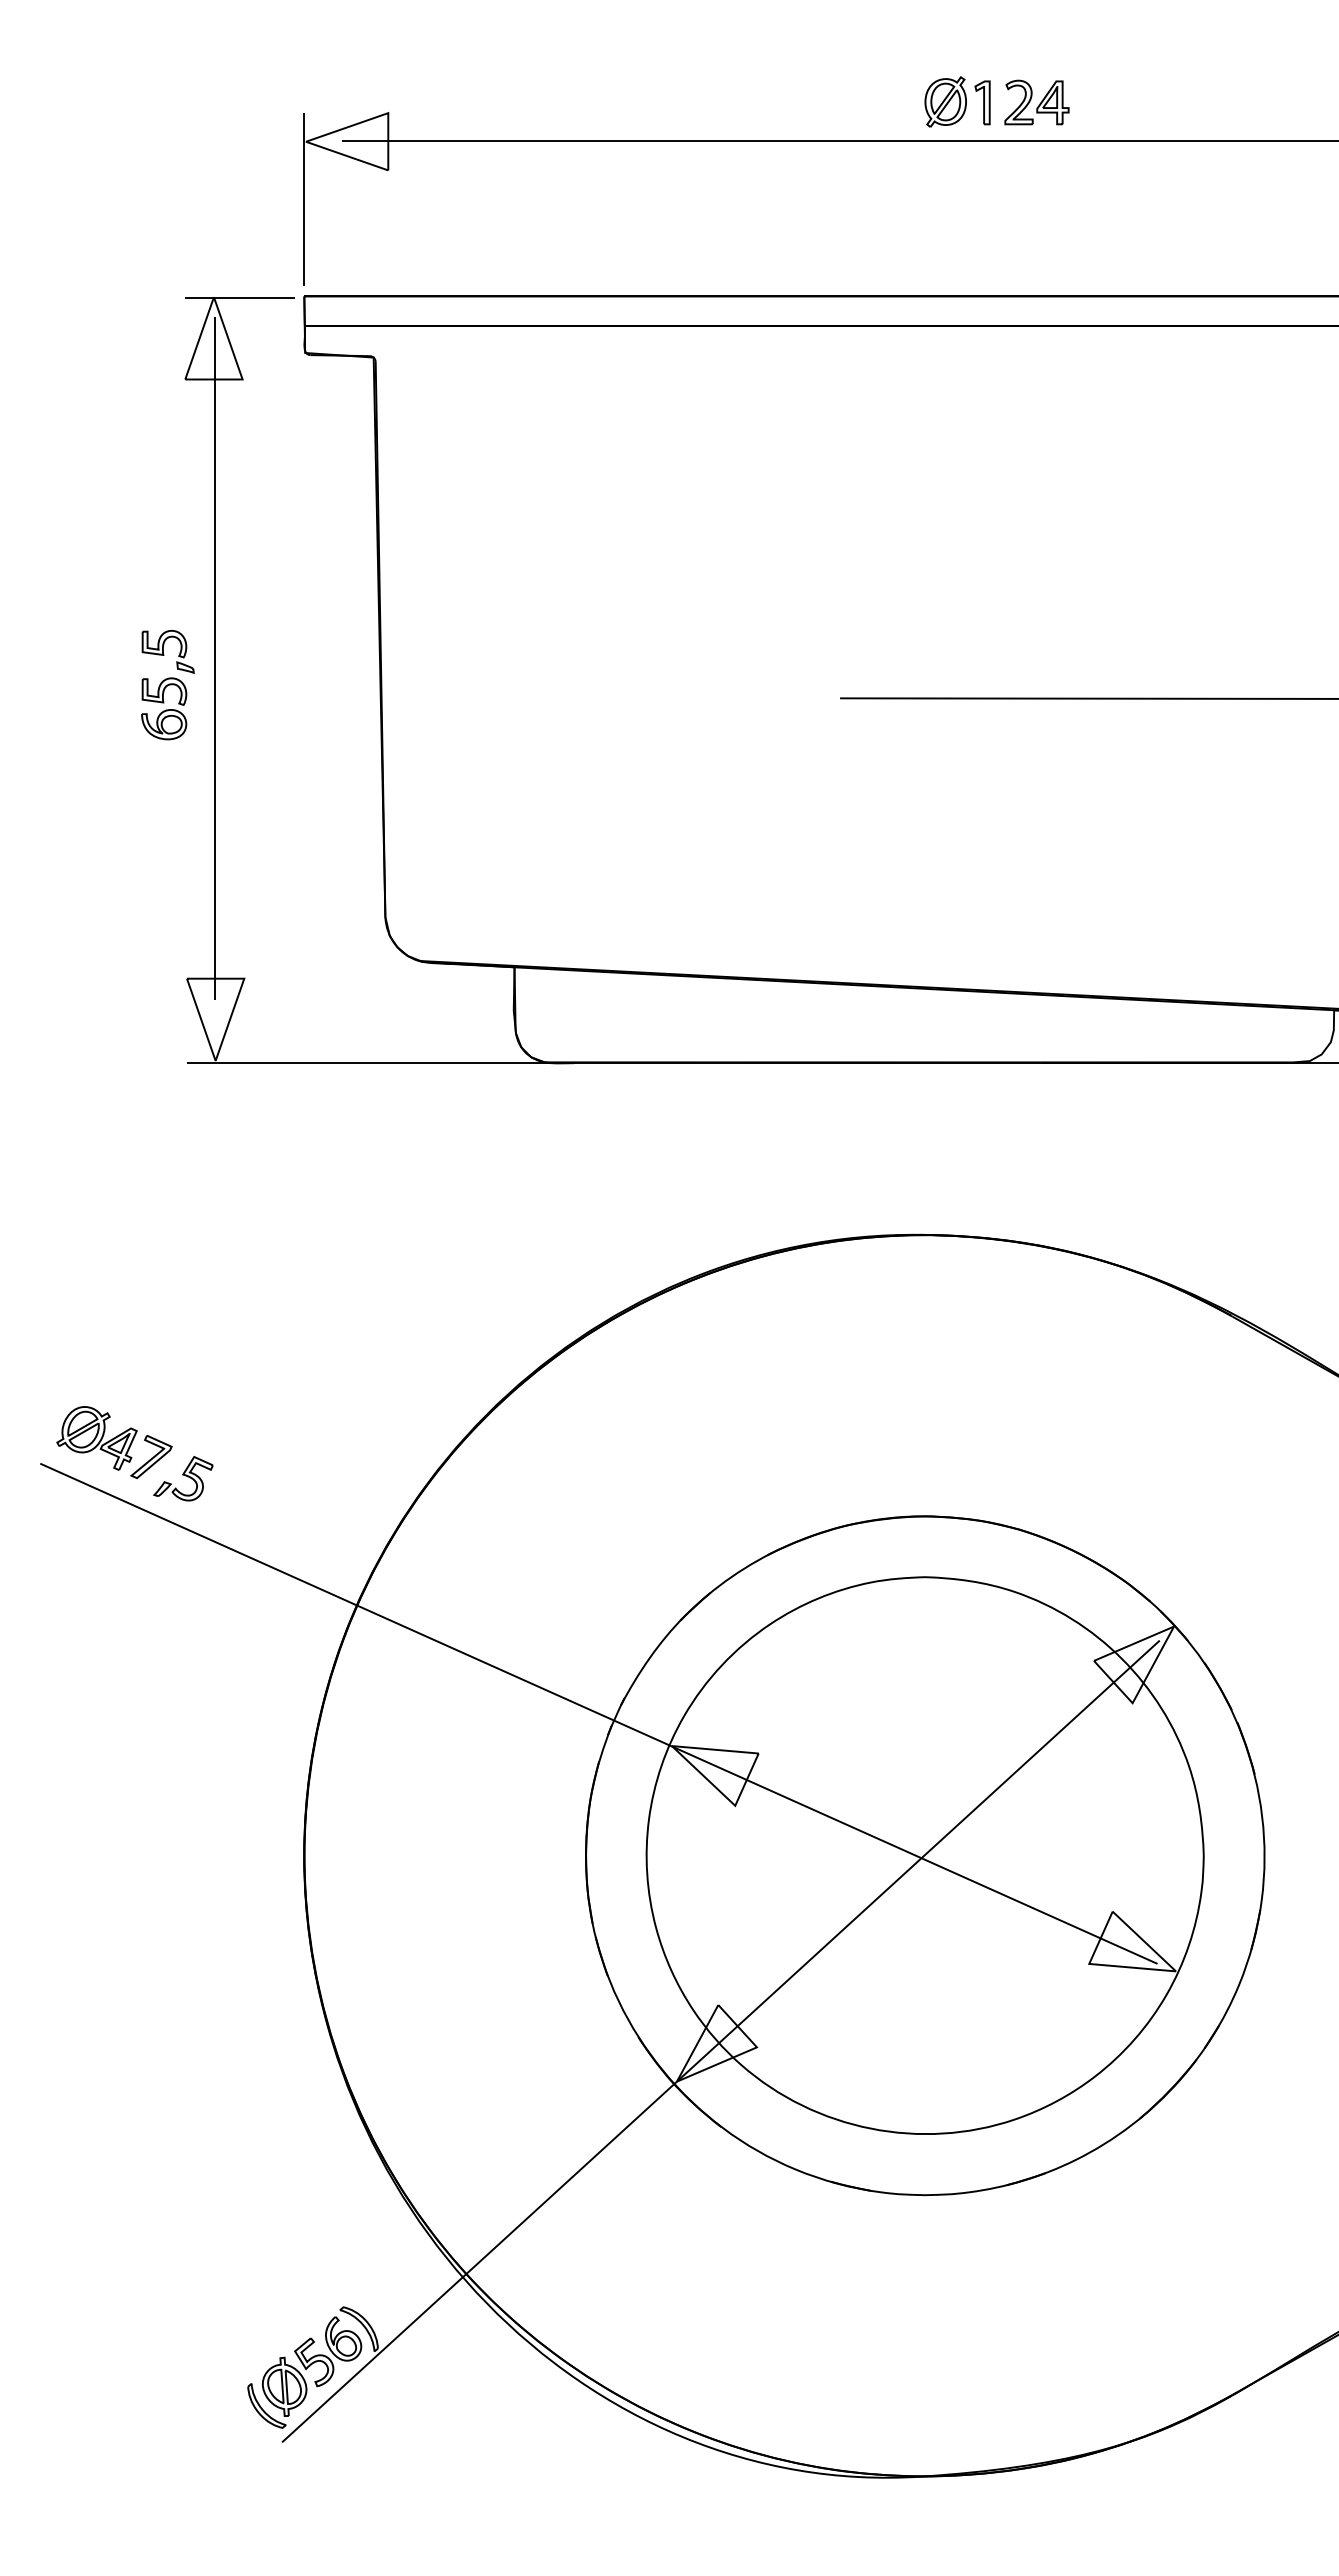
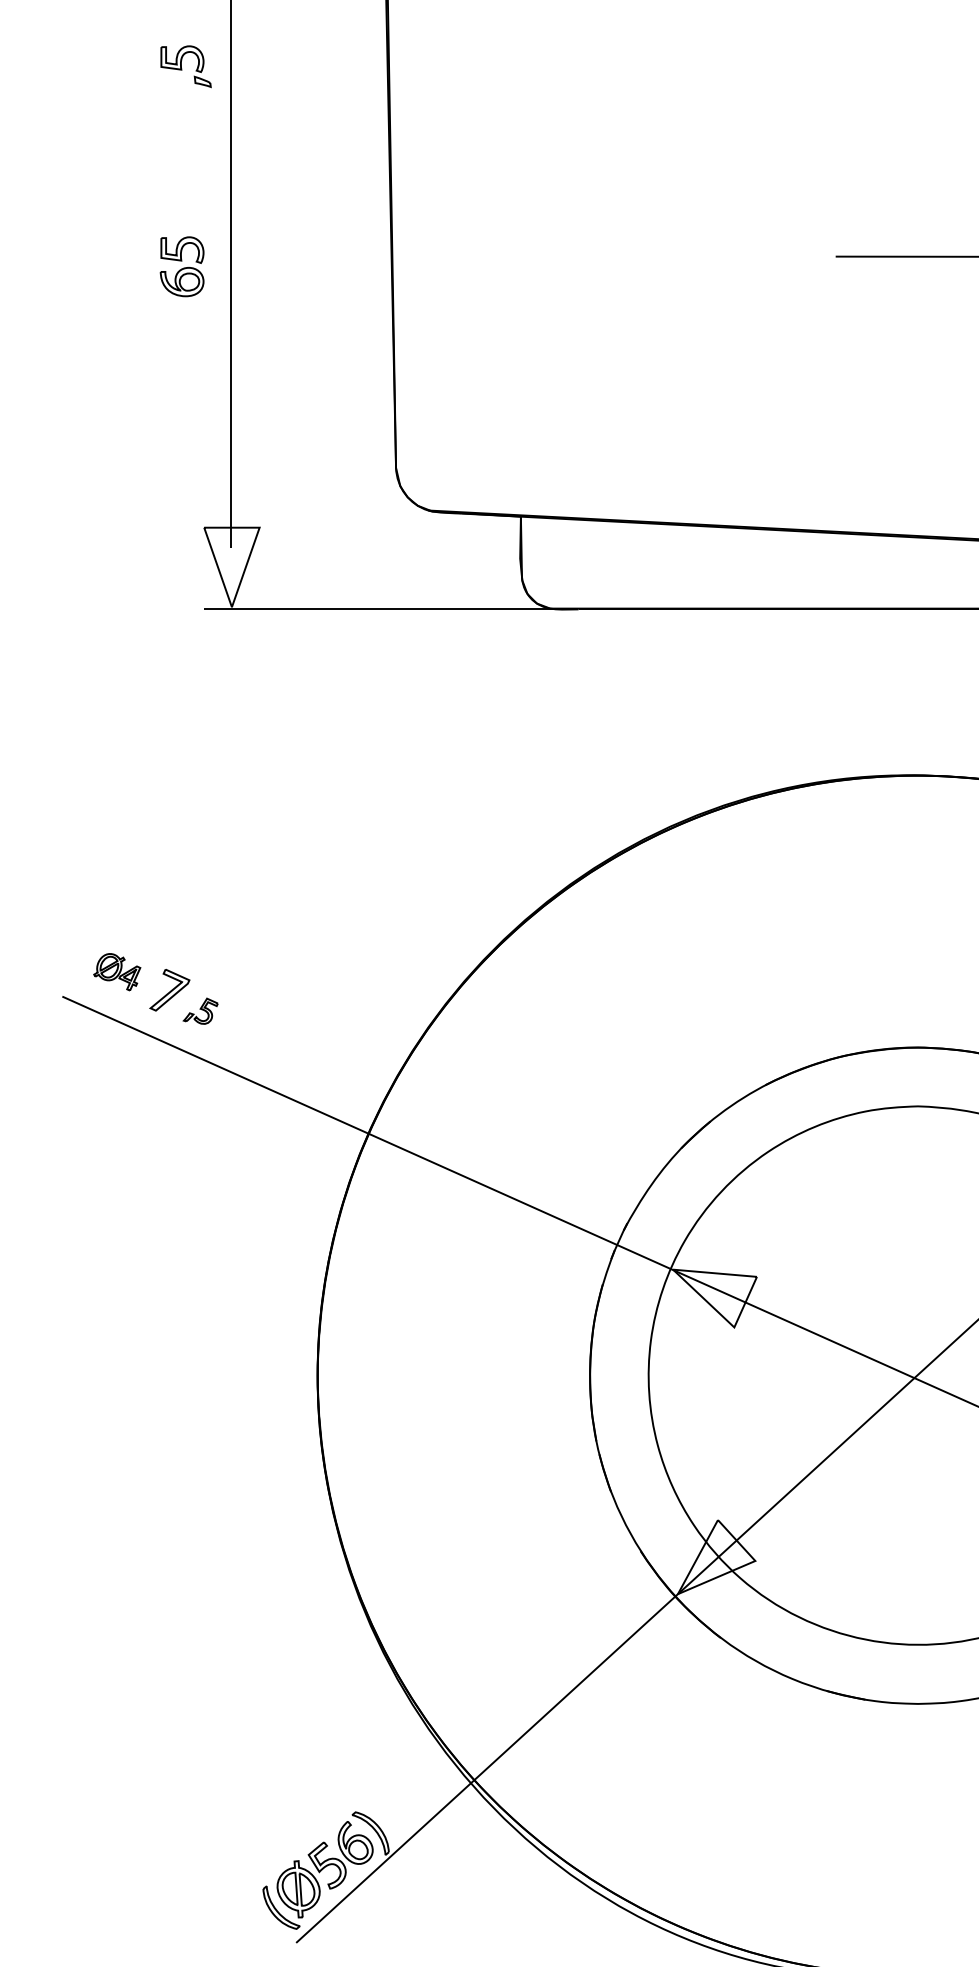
part: (167, 651) -> (185, 66), moved
part: (96, 1438) -> (116, 972), size x0.6
part: (183, 1478) -> (200, 1010), size x0.6

